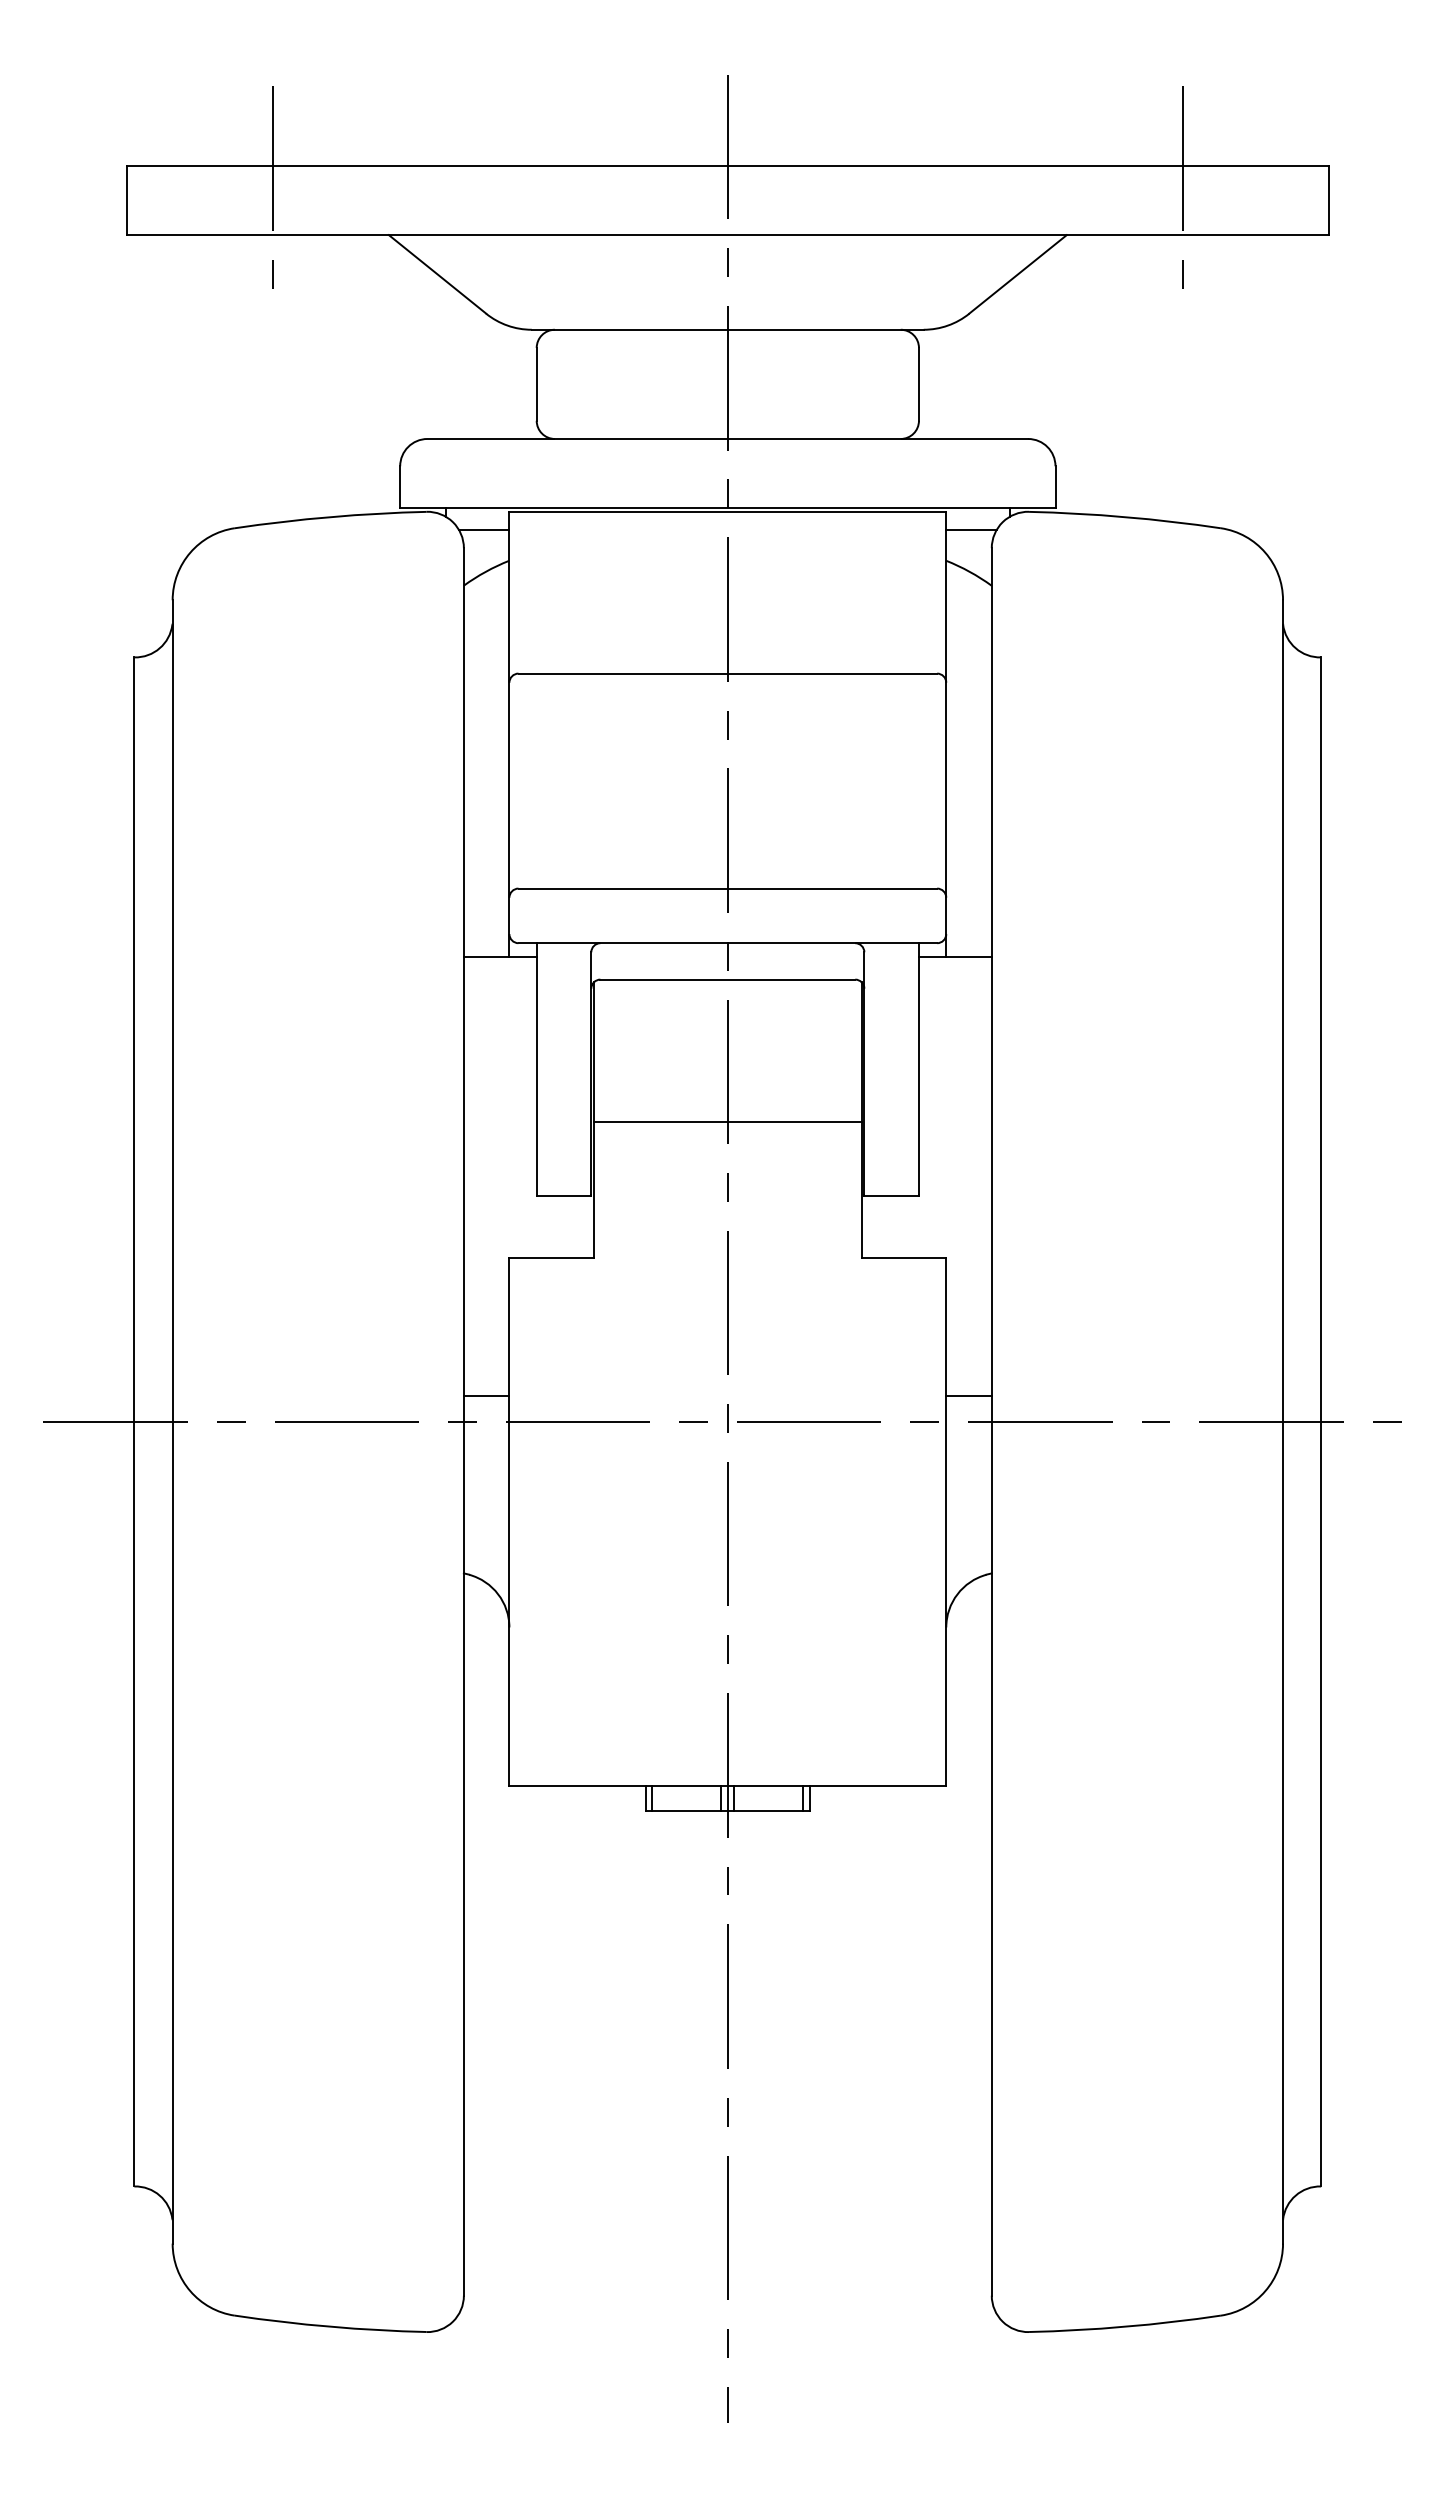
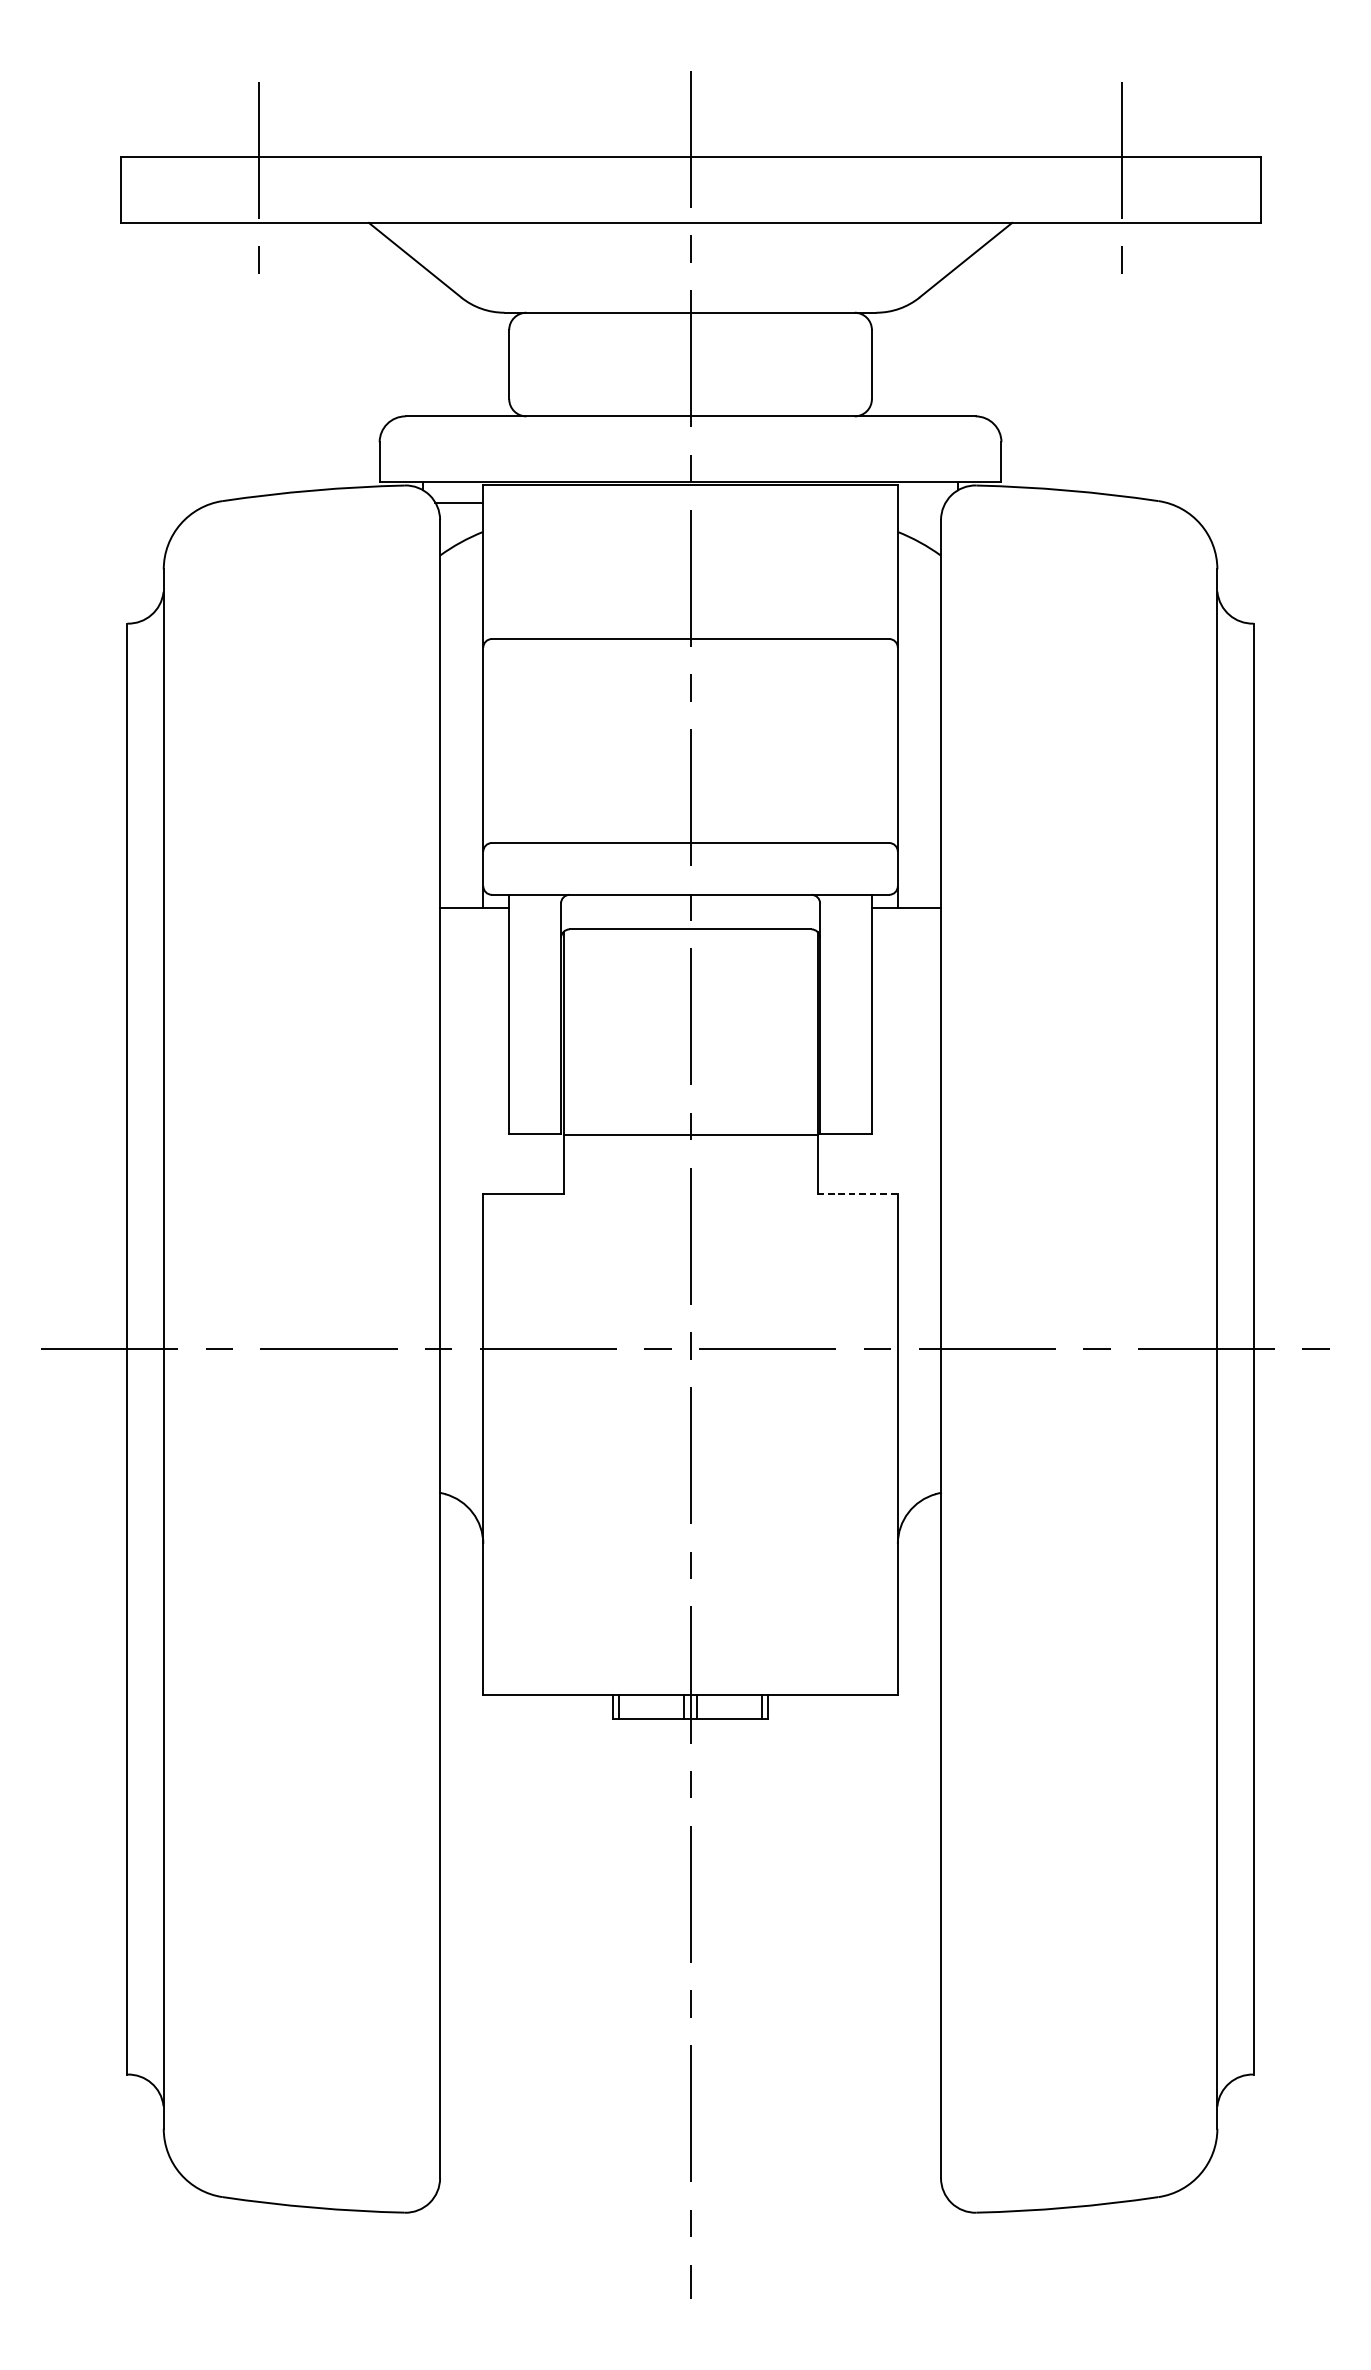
line: (971, 530) -> (921, 503), removed
line: (727, 1121) -> (690, 1135), moved
line: (904, 1258) -> (858, 1194), solid -> dashed
line: (486, 1395) -> (461, 1324), removed
line: (968, 1395) -> (918, 1324), removed

